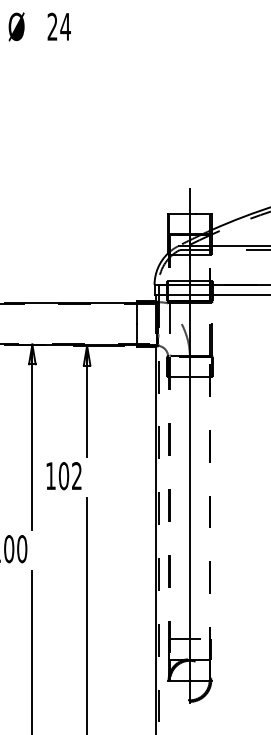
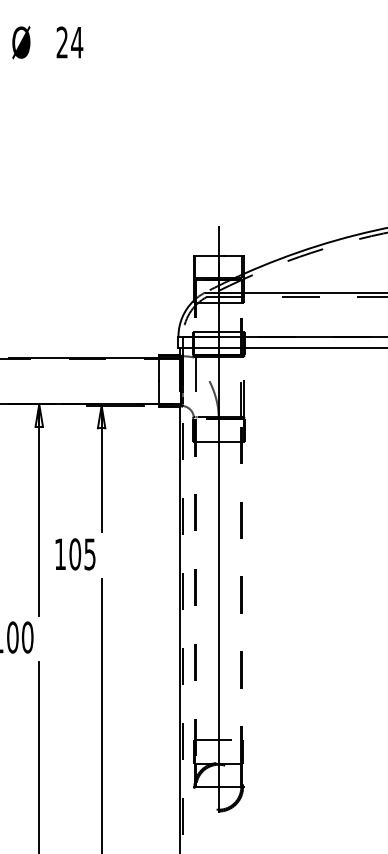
text: (76, 476) -> (89, 554), 102 -> 105

